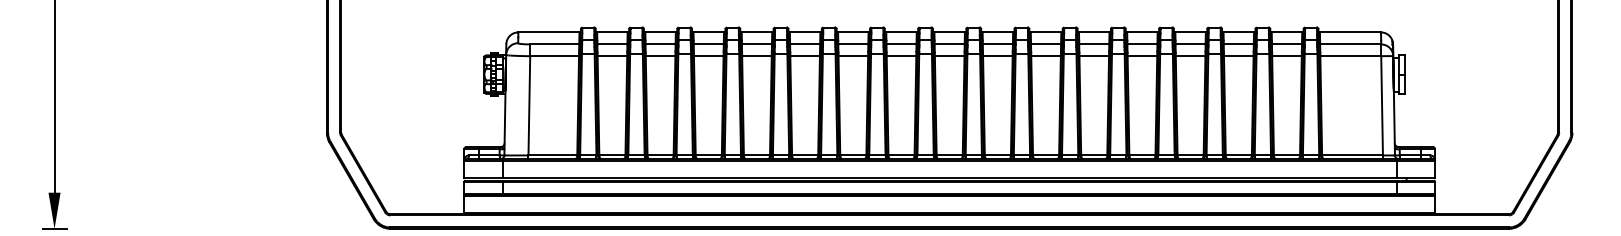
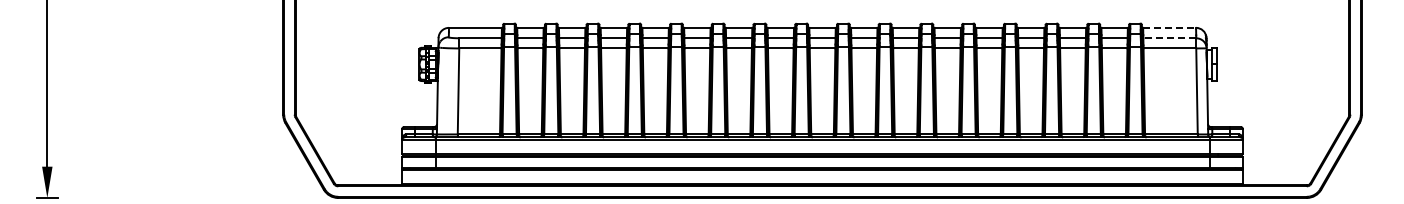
line: (1351, 31) -> (1170, 27), solid -> dashed
line: (1350, 44) -> (1169, 38), solid -> dashed

